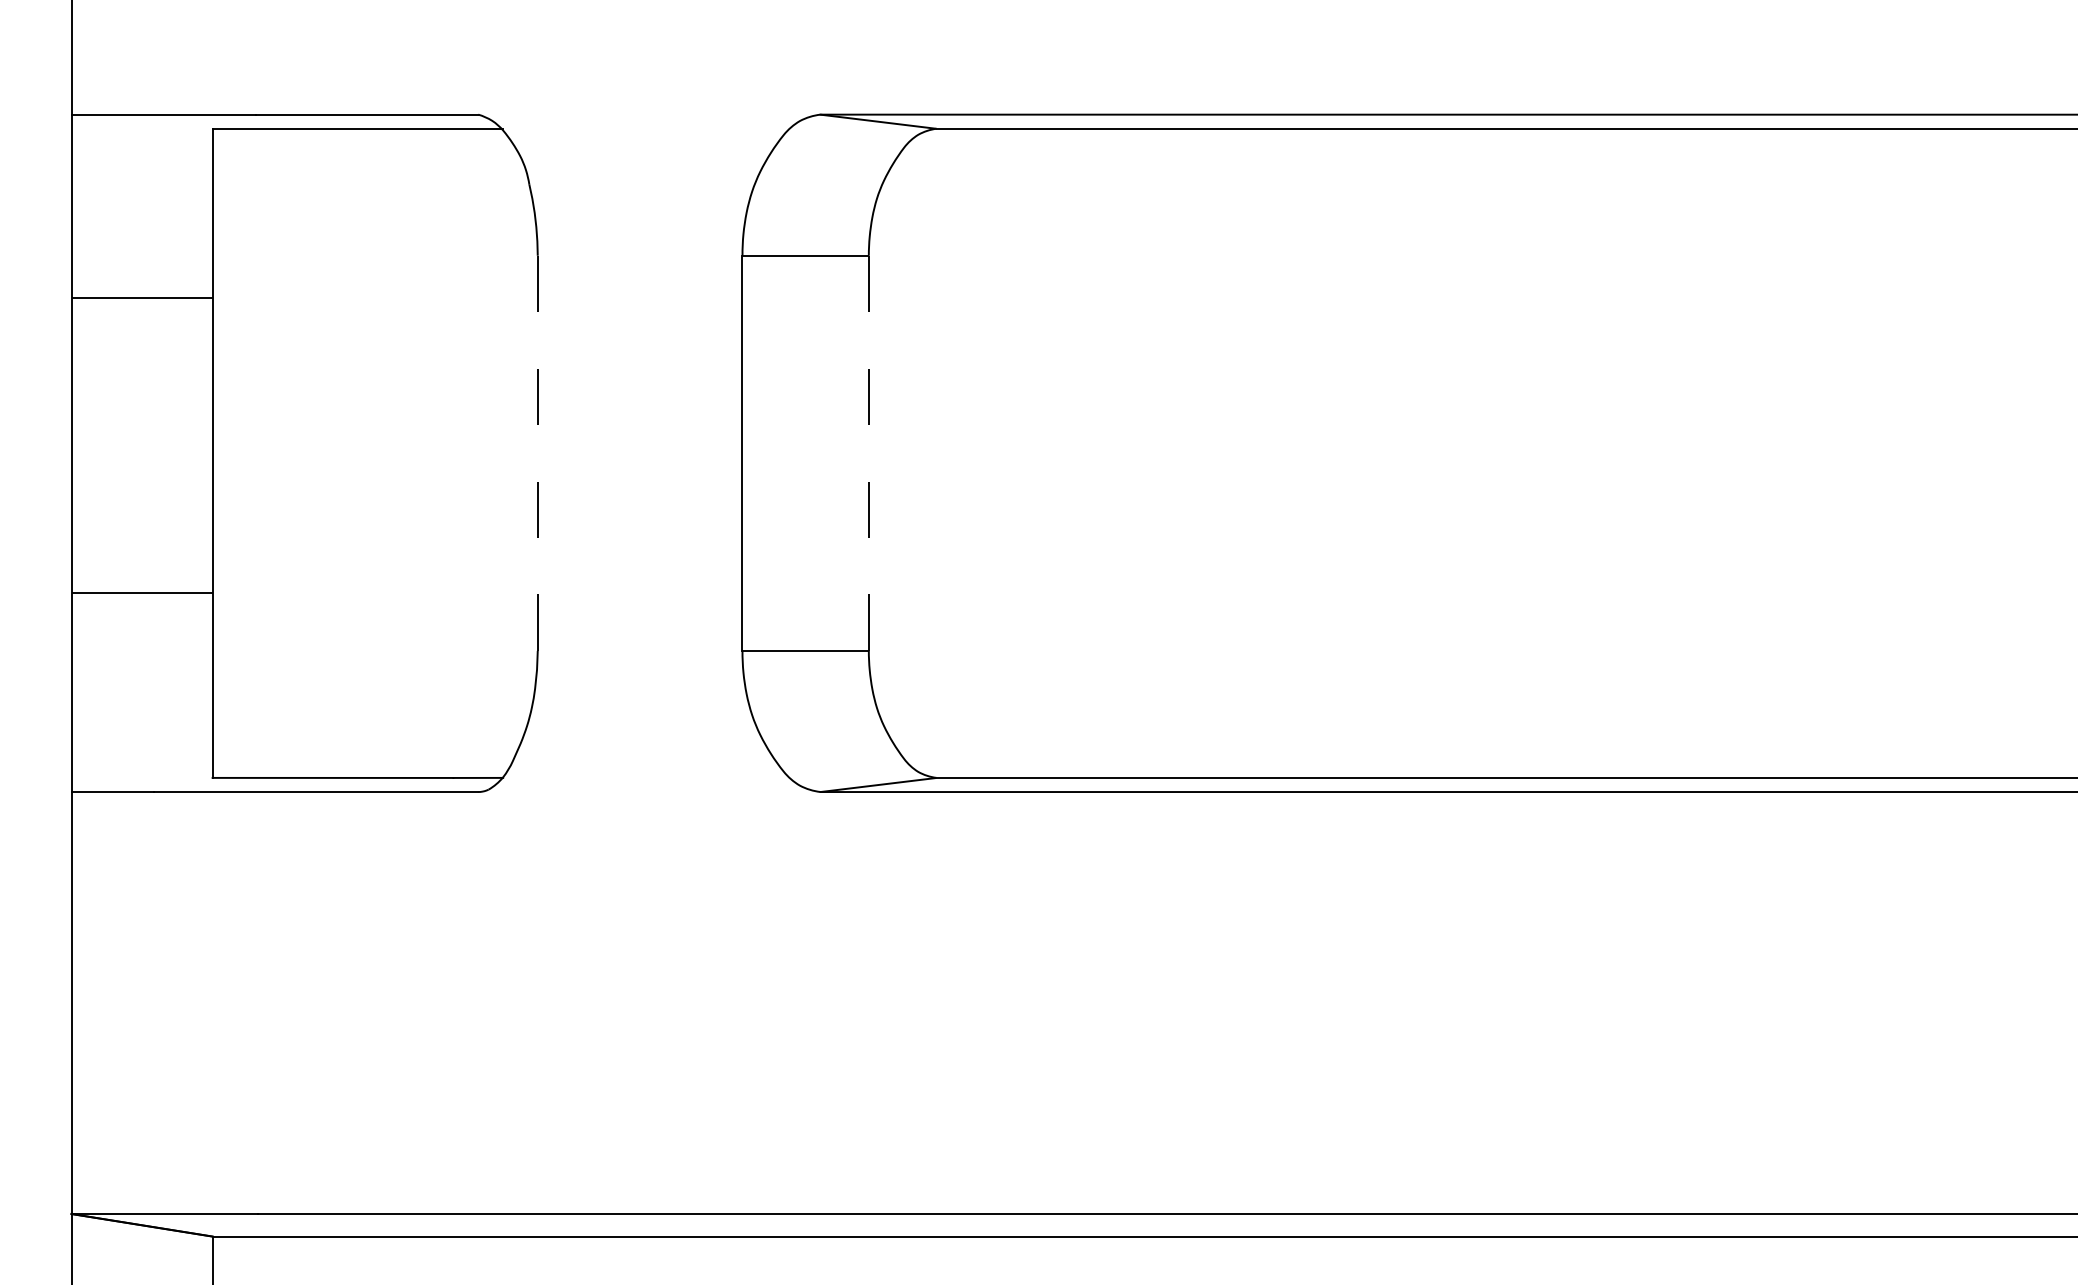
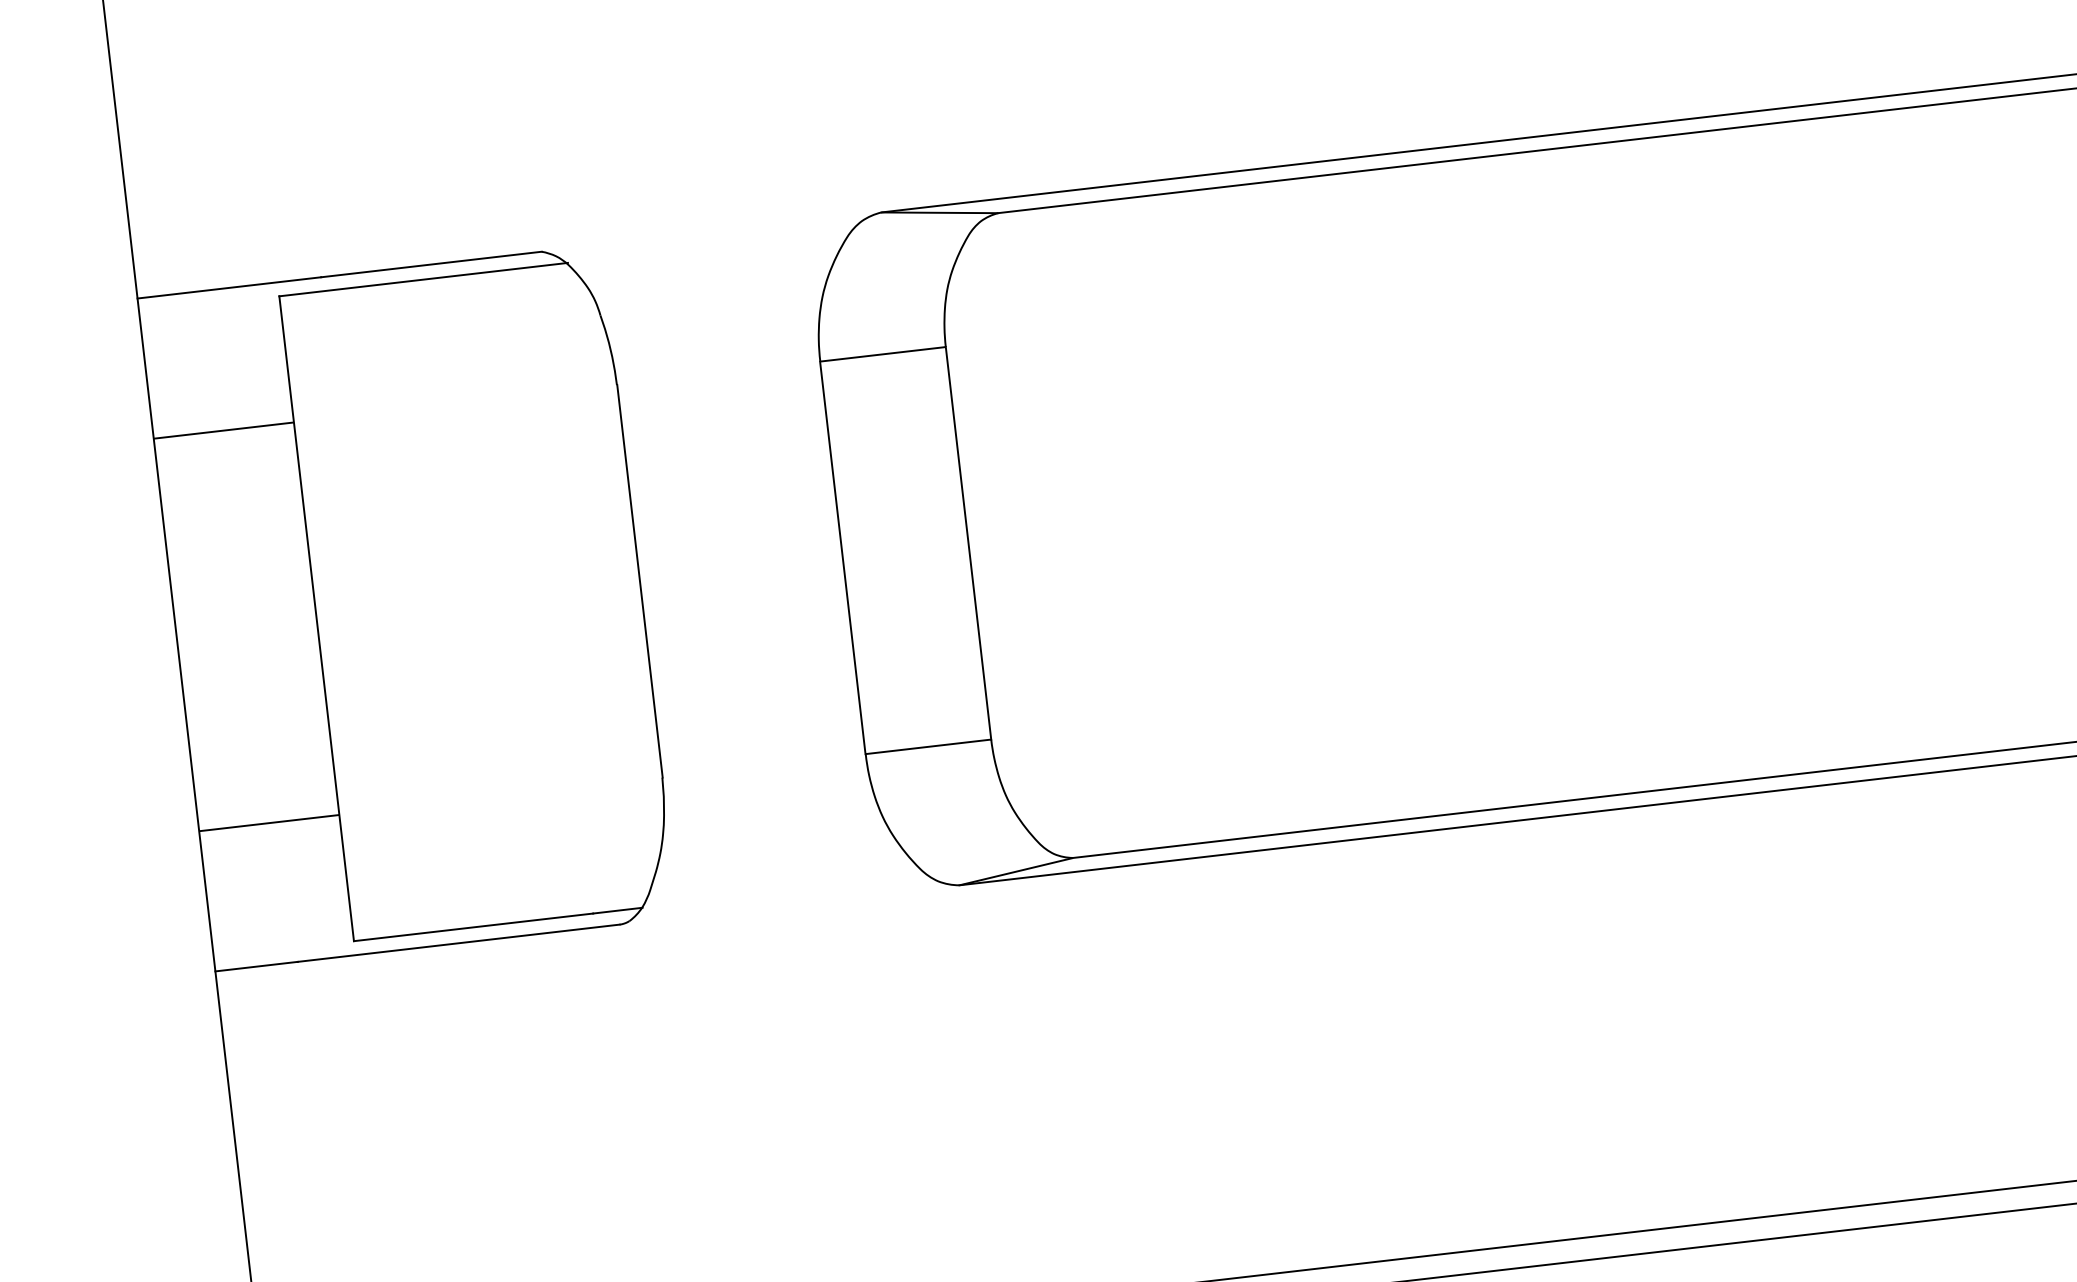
line: (141, 297) -> (223, 430), moved
line: (538, 453) -> (640, 581), dashed -> solid
line: (868, 453) -> (968, 543), dashed -> solid
line: (141, 592) -> (268, 822), moved

